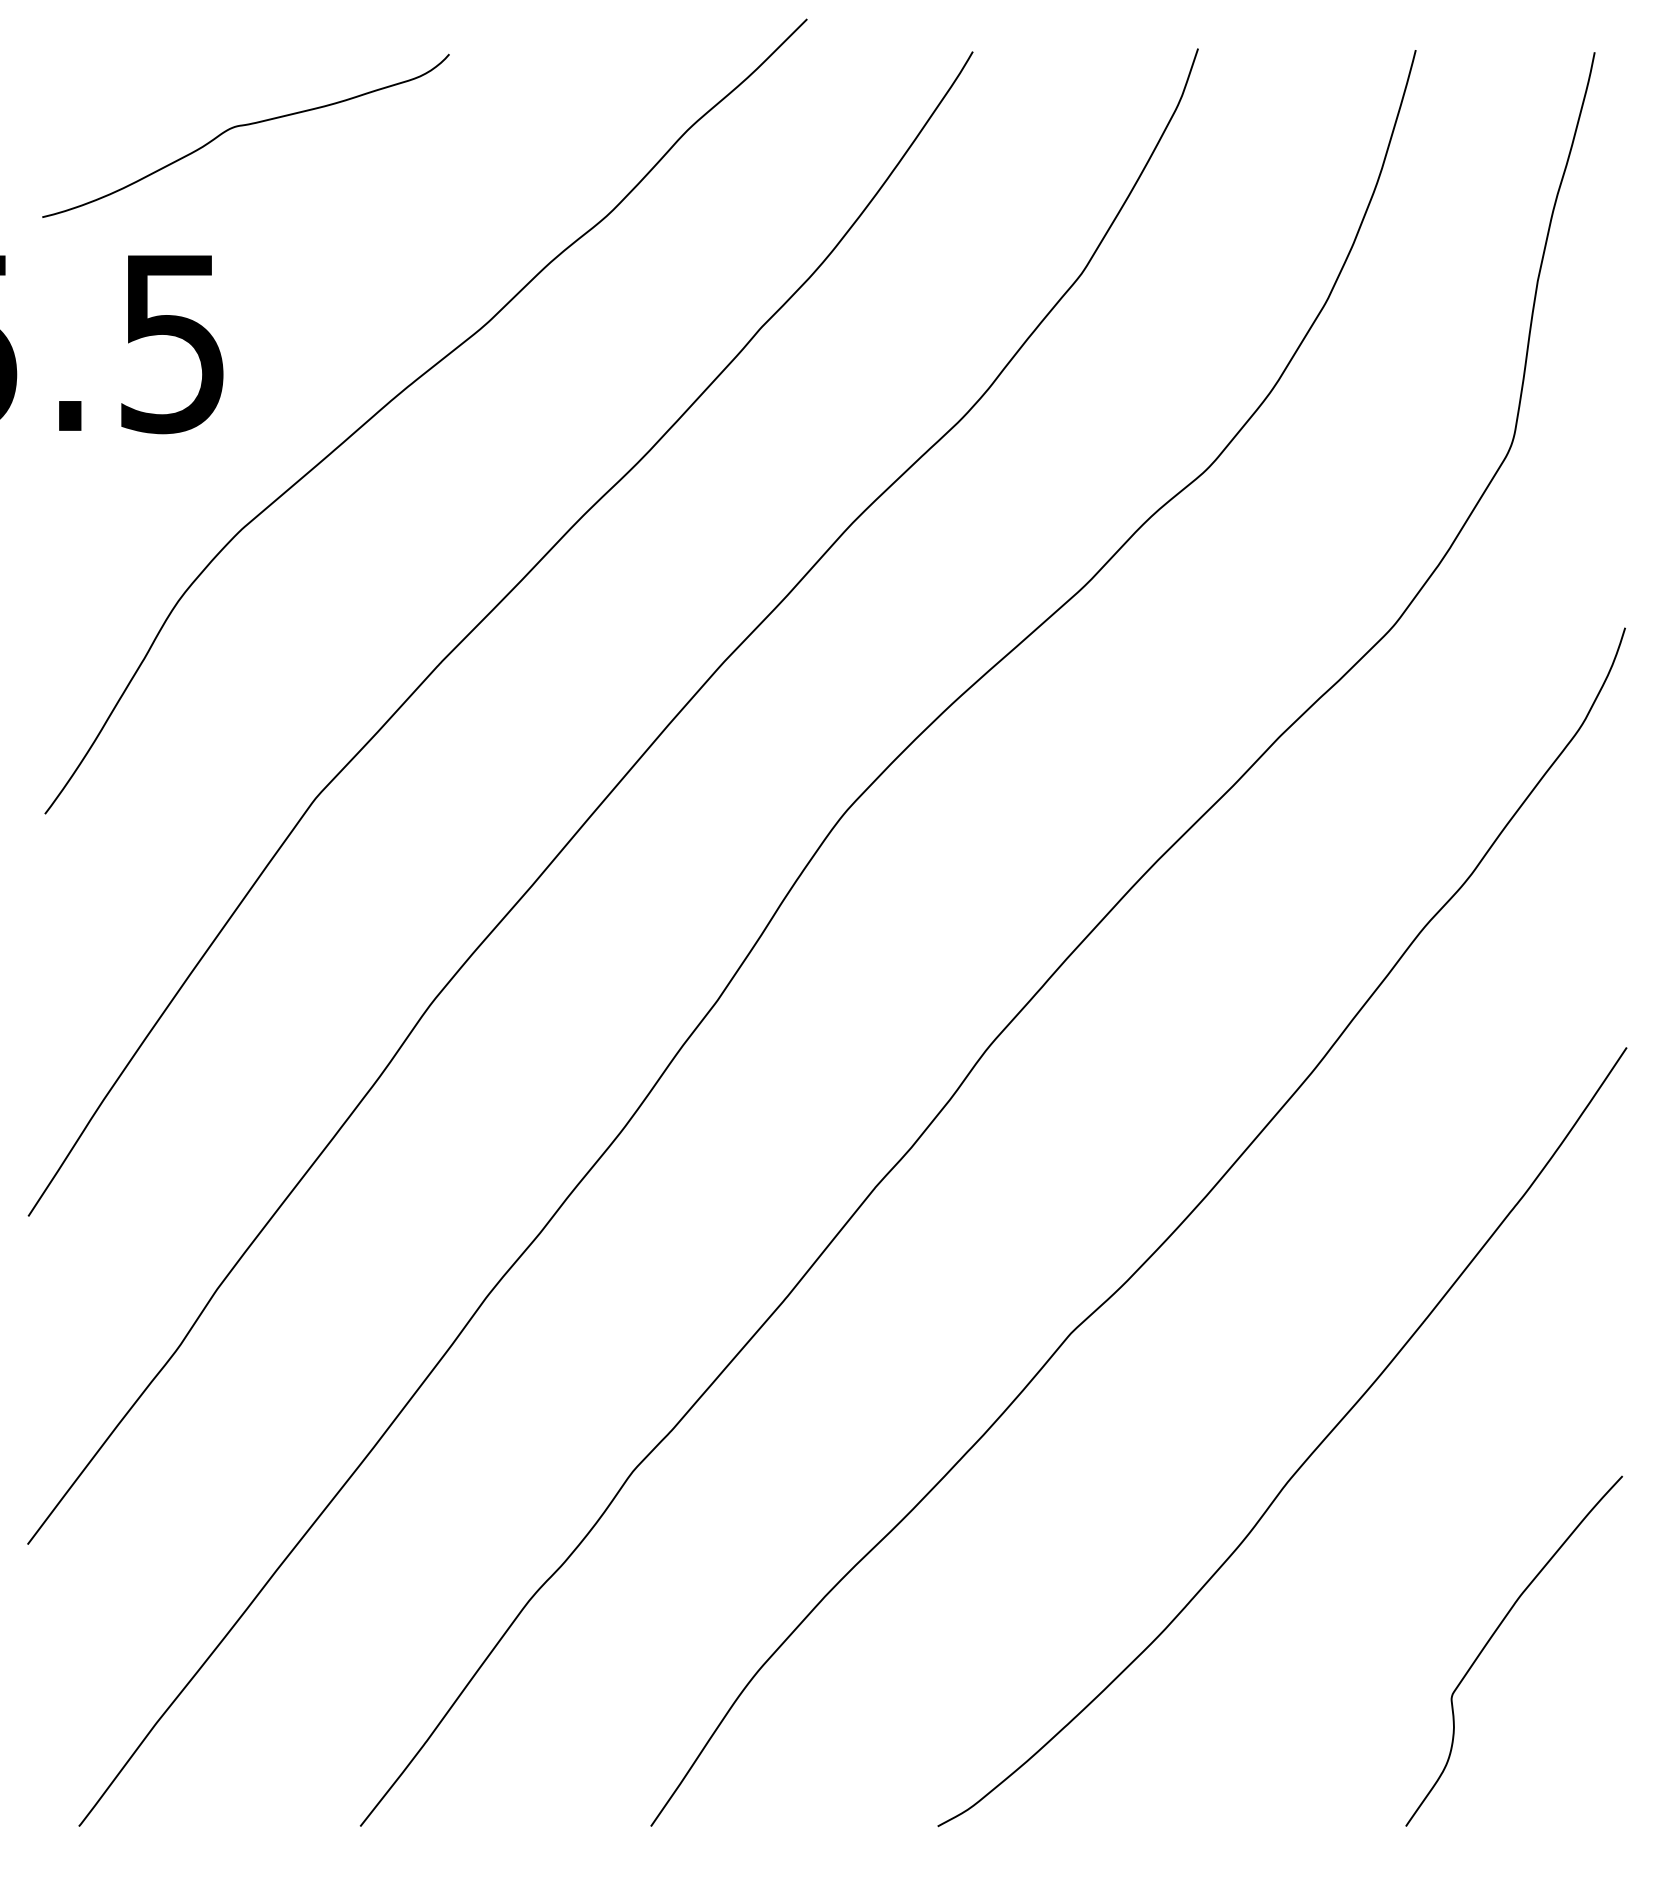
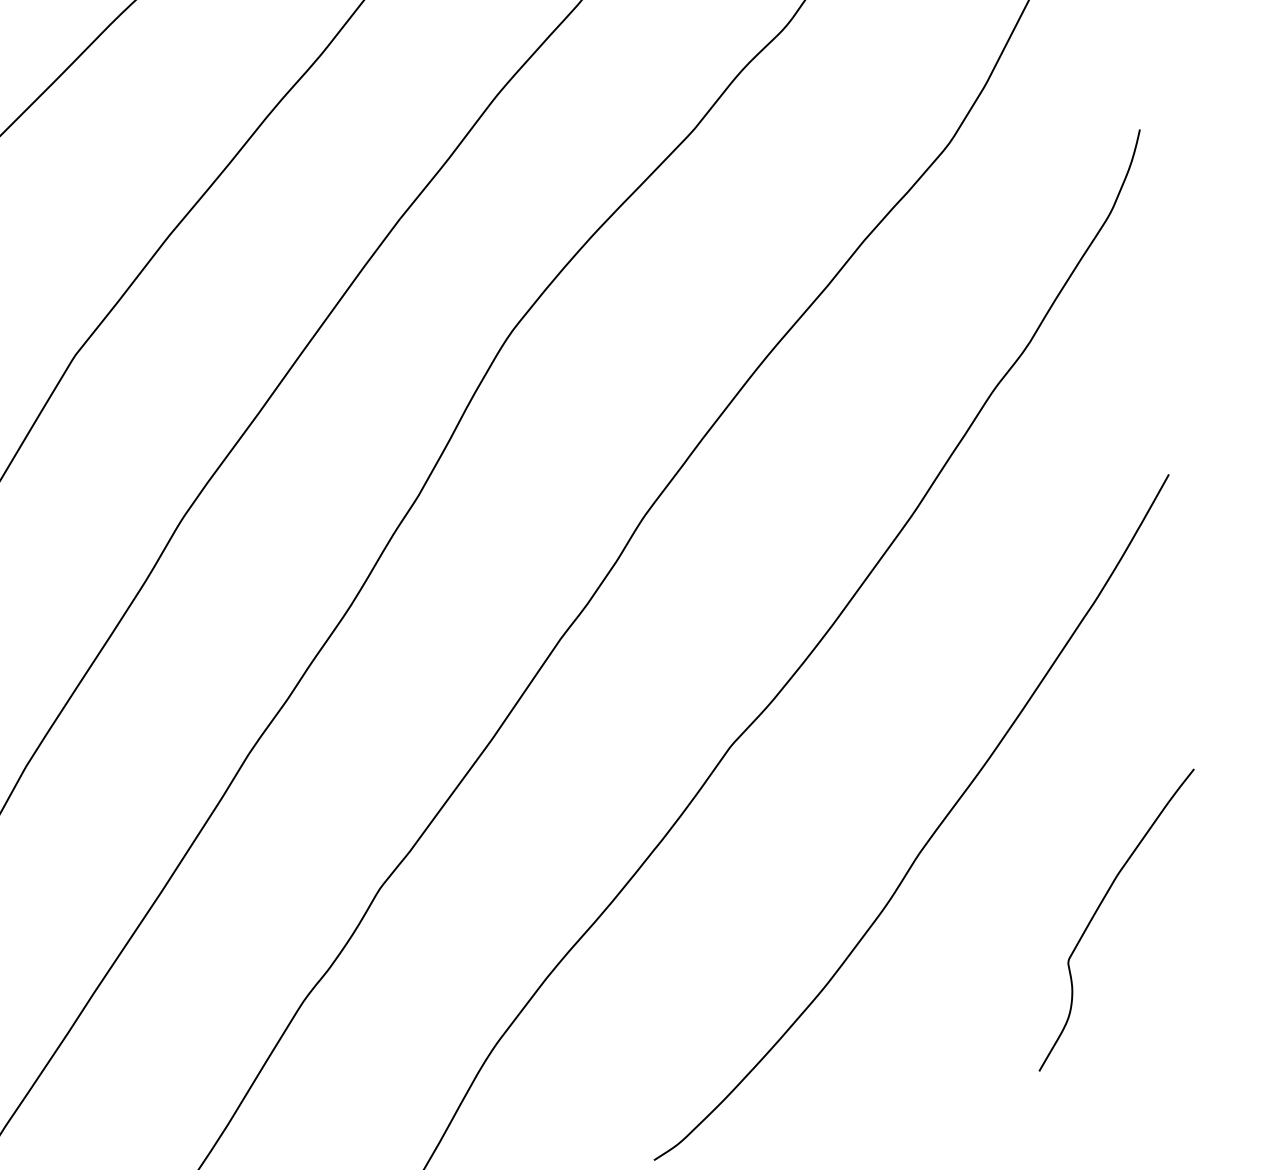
curve: (1492, 1637) -> (1097, 910), moved

